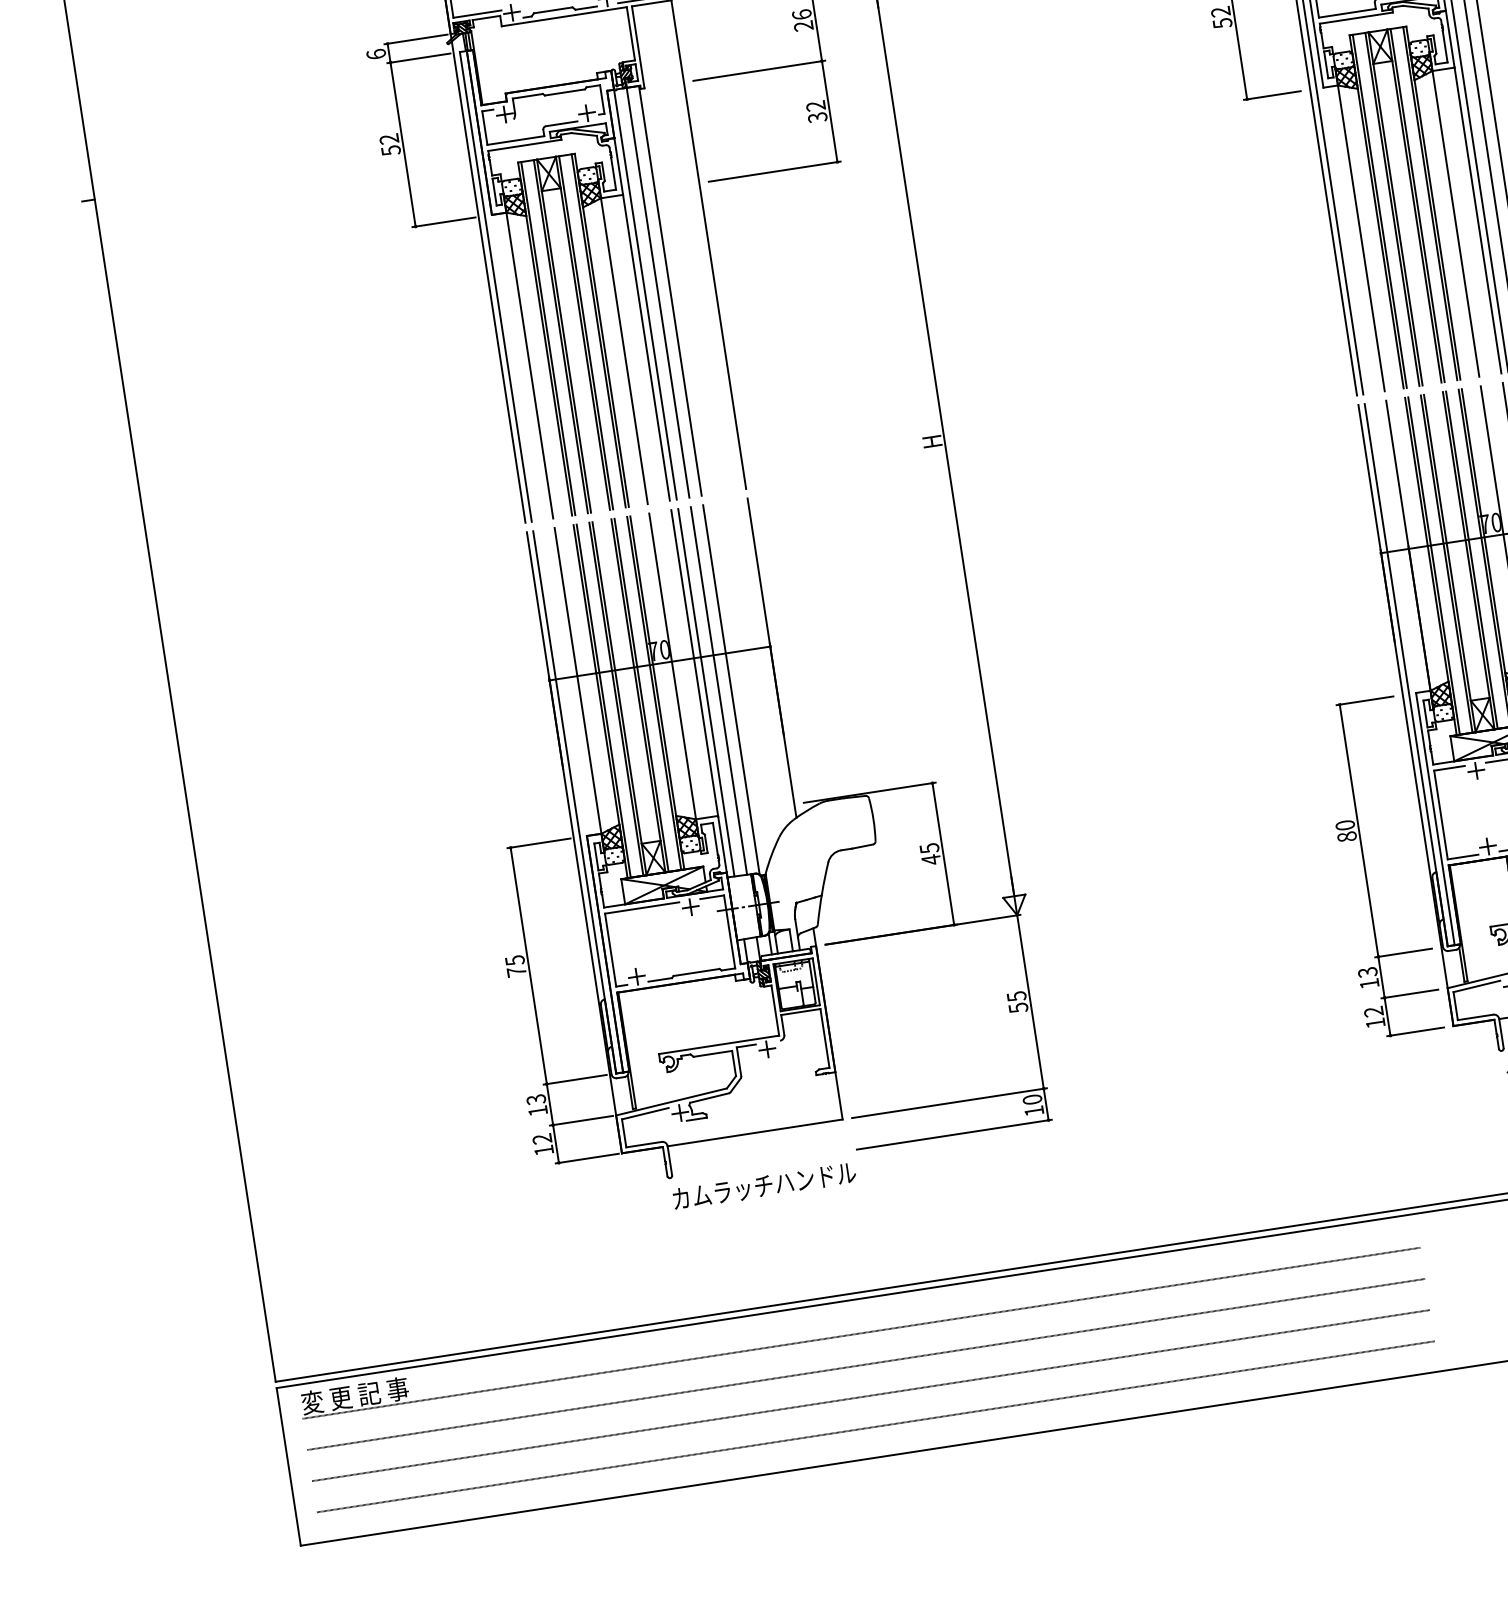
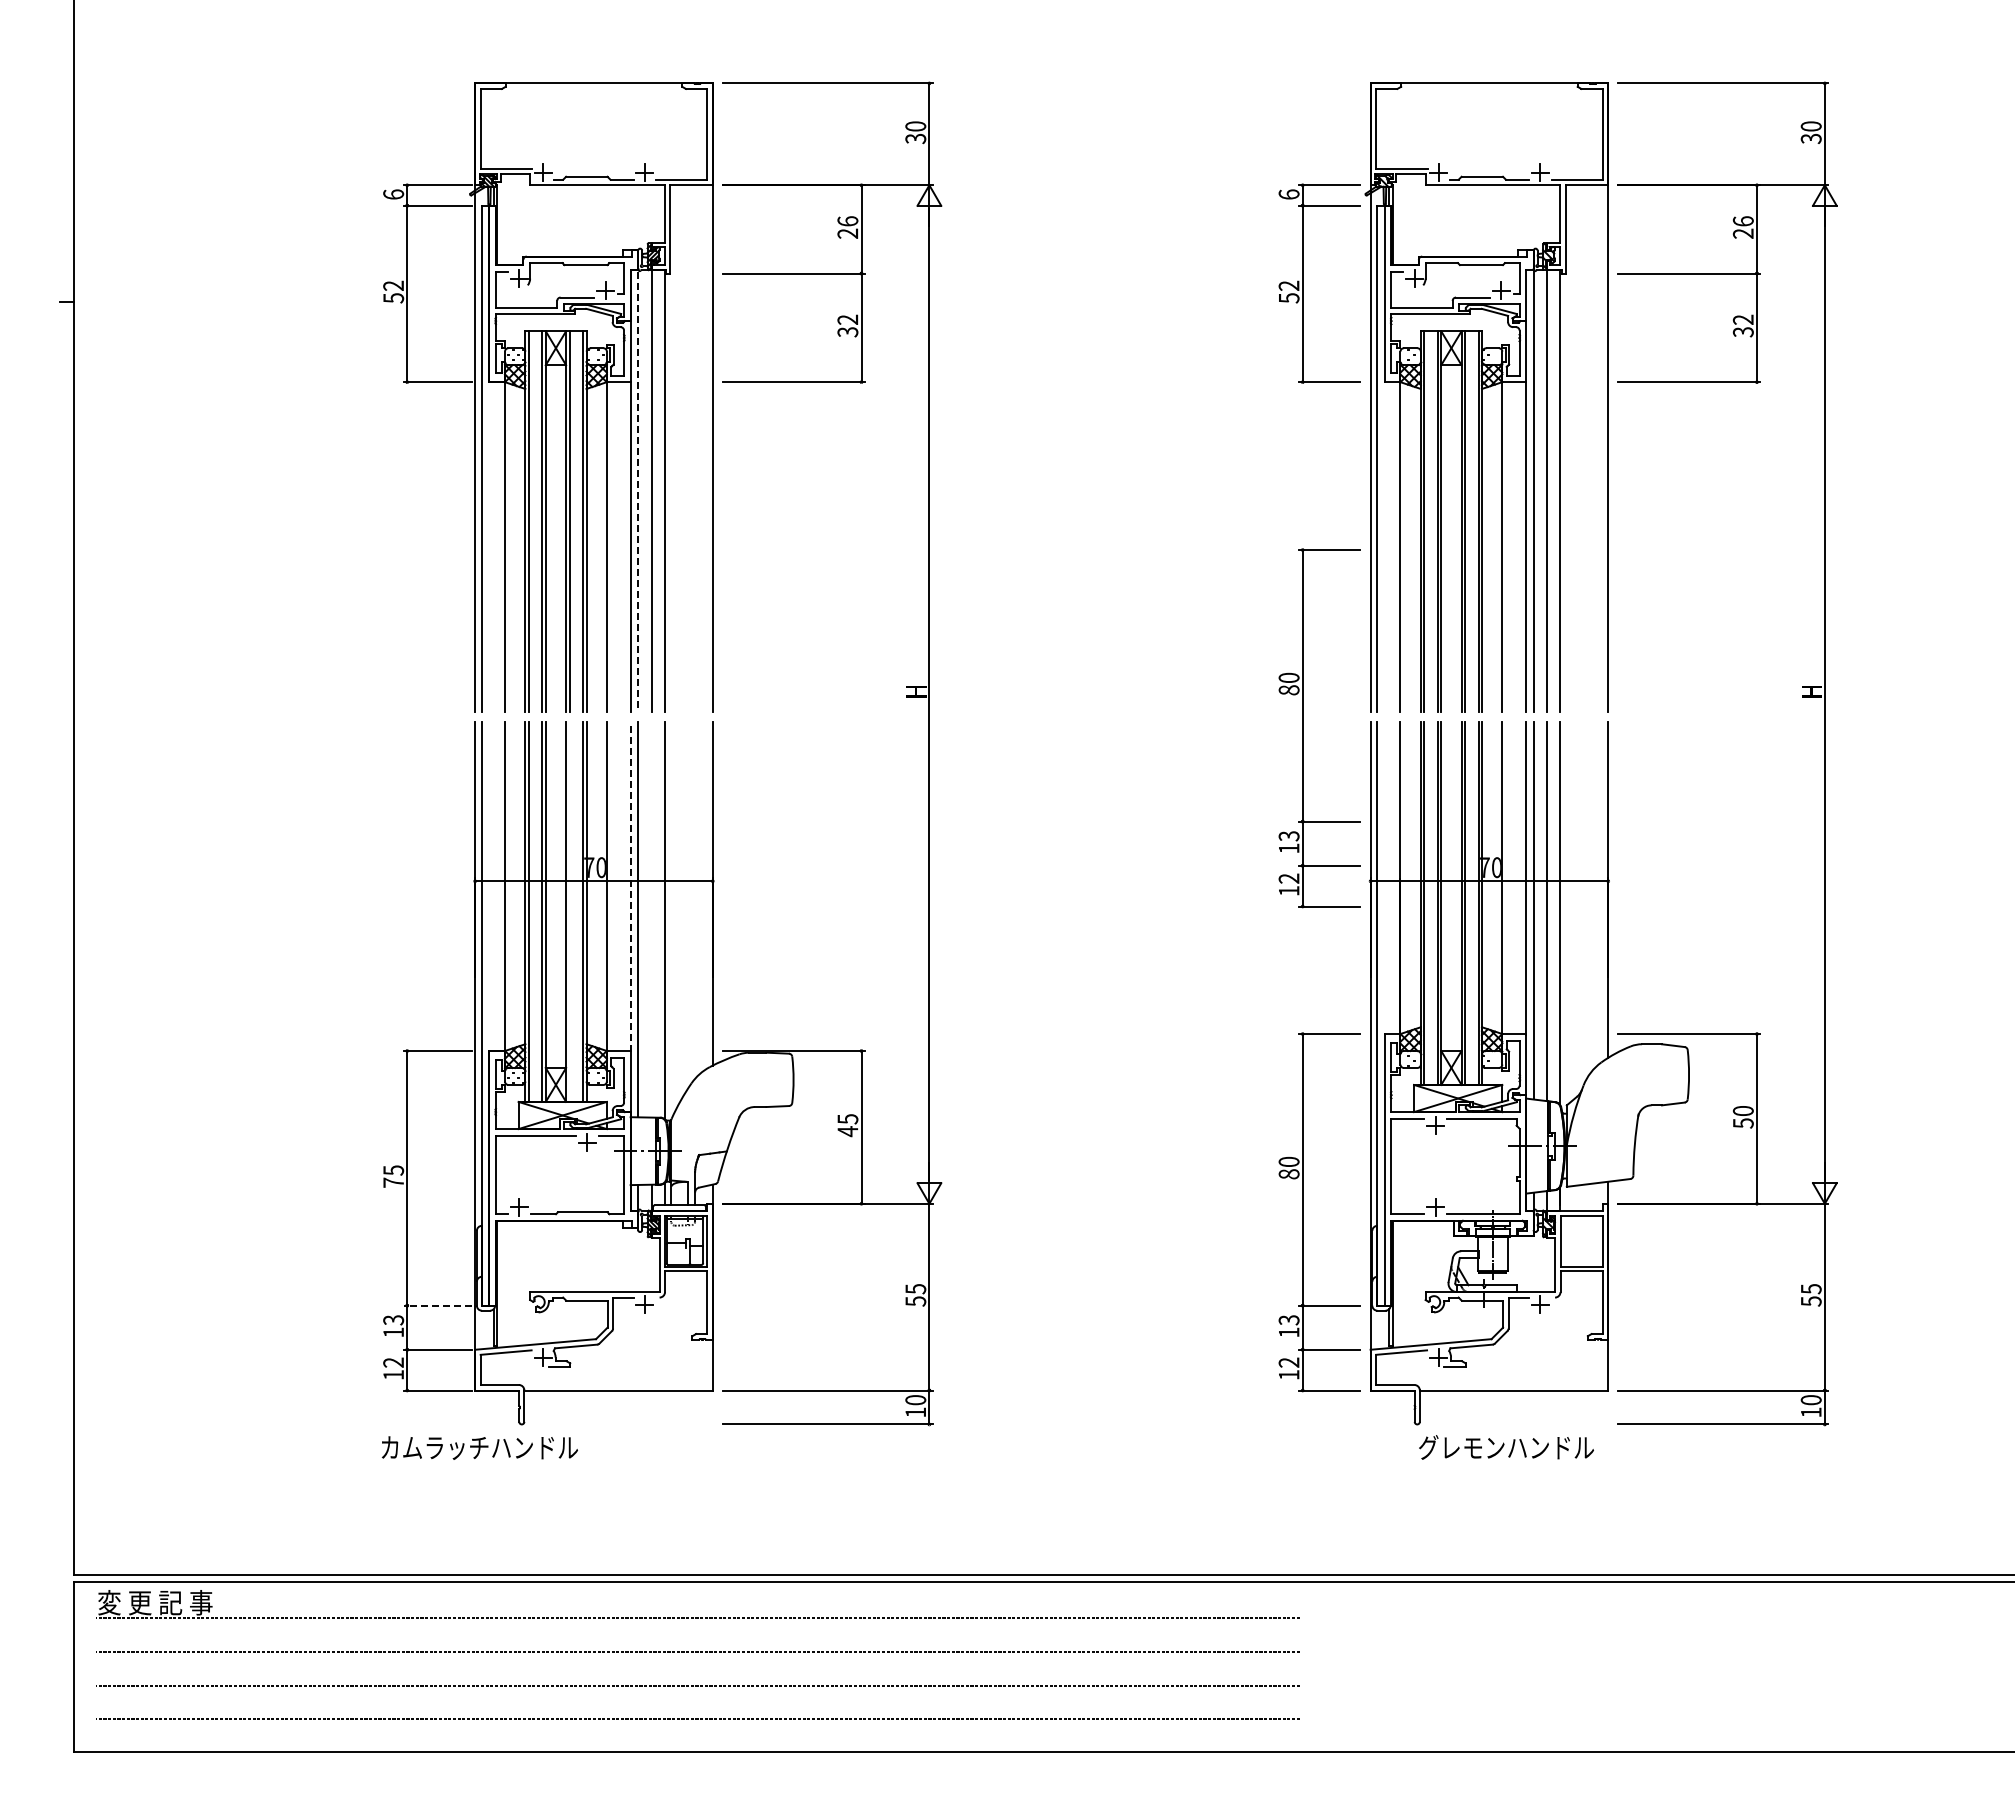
line: (644, 285) -> (638, 480), solid -> dashed
part: (1297, 420) -> (1303, 728), added
line: (694, 663) -> (630, 886), solid -> dashed
line: (718, 690) -> (651, 919), removed
line: (641, 695) -> (569, 911), removed
line: (574, 1079) -> (437, 1305), solid -> dashed
text: (764, 1185) -> (479, 1447), moved

